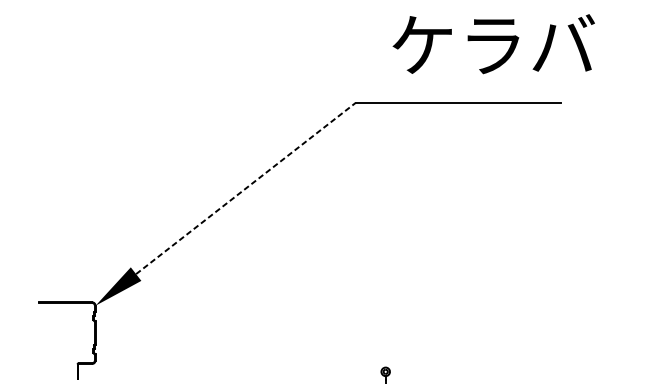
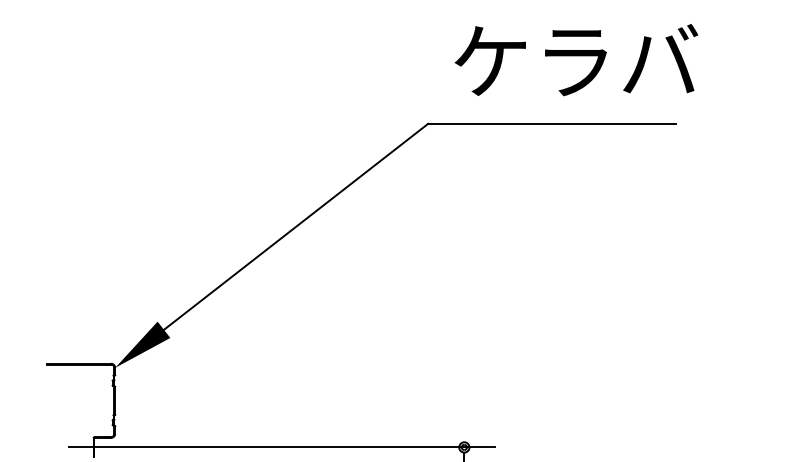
text: (493, 44) -> (576, 60), moved
line: (246, 188) -> (296, 226), dashed -> solid
line: (233, 371) -> (281, 447), added

